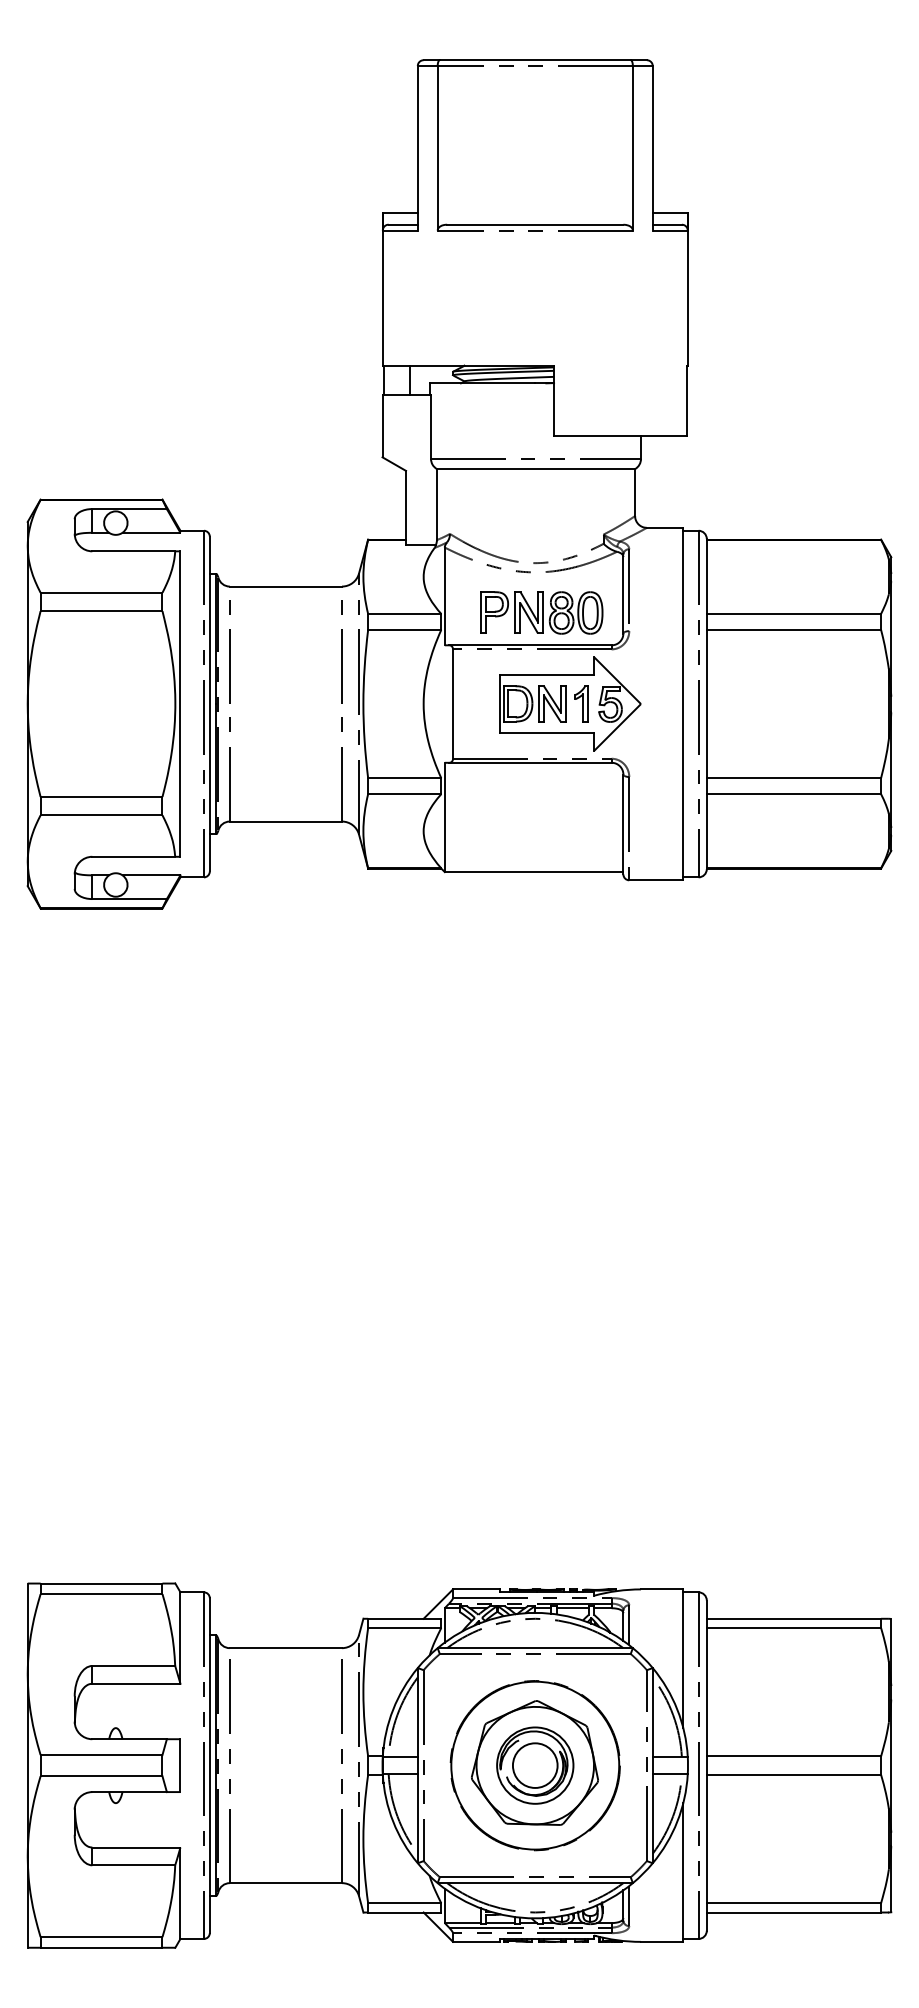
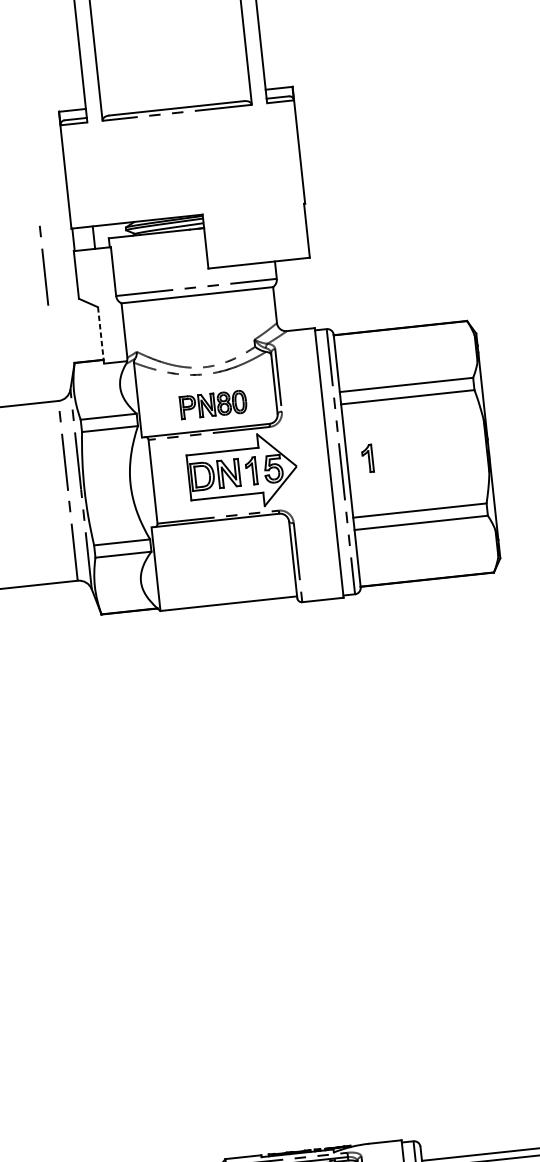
line: (341, 409) -> (43, 265), added
line: (406, 507) -> (101, 335), solid -> dashed
part: (541, 612) -> (213, 404), size x0.7
part: (733, 703) -> (367, 458), added

